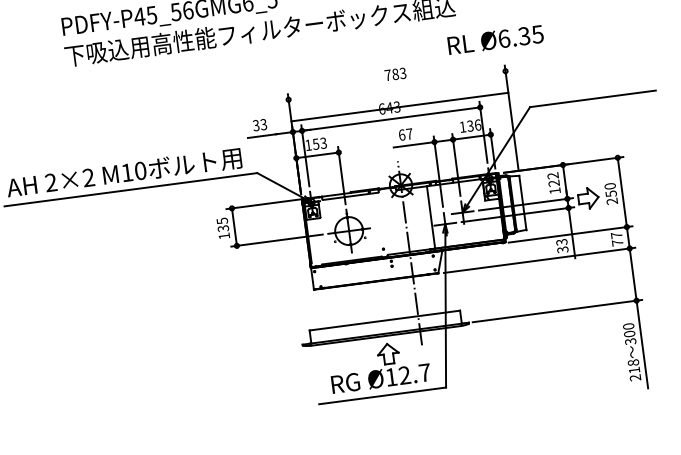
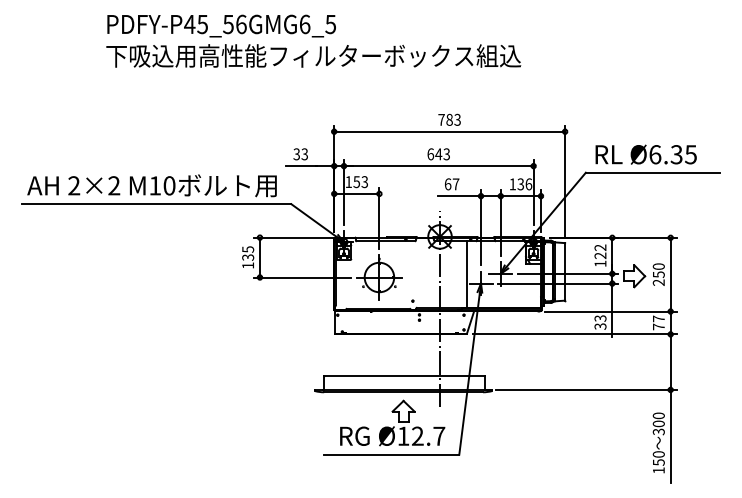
text: (495, 39) -> (645, 154), moved
line: (399, 106) -> (449, 131), moved
text: (634, 370) -> (658, 462), 218 -> 150

